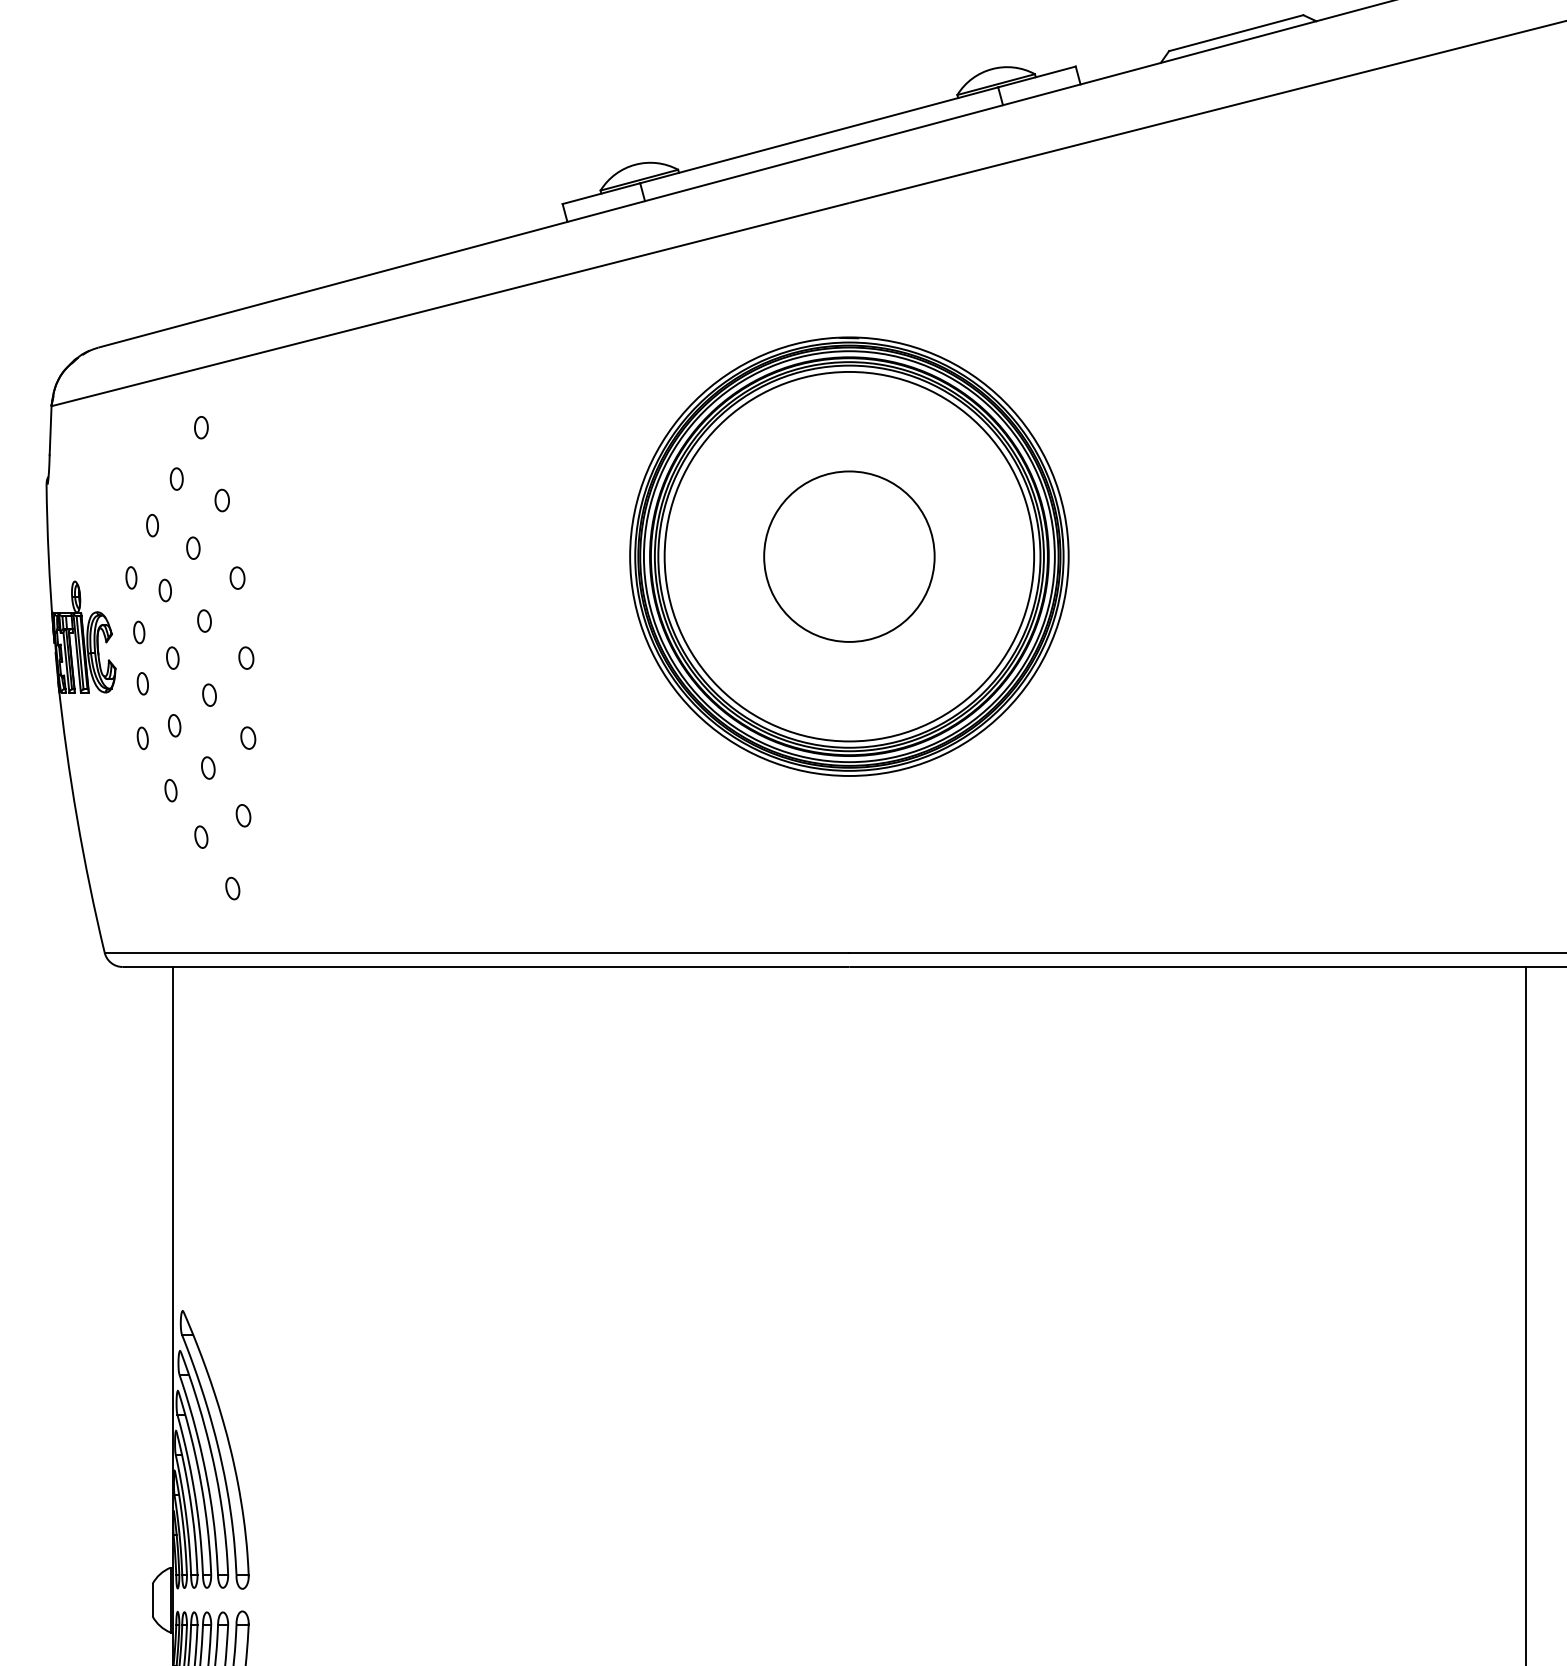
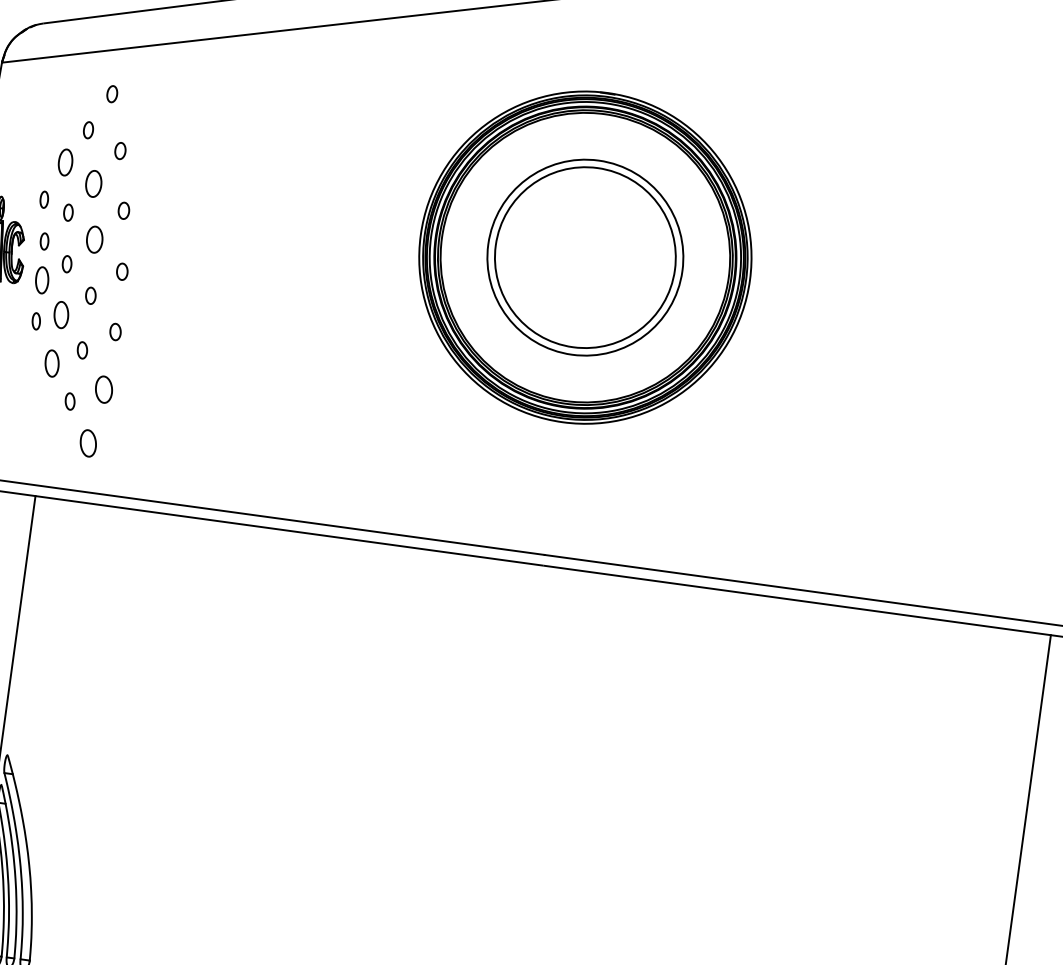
part: (152, 525) -> (65, 162), size x1.6
part: (193, 547) -> (94, 183), size x1.6
circle: (849, 556) -> (585, 257), size x0.7
circle: (849, 556) -> (585, 257), size x1.4
part: (204, 620) -> (94, 239), size x1.6
part: (142, 683) -> (41, 280), size x1.6
part: (174, 725) -> (61, 314), size x1.6
part: (170, 790) -> (51, 363), size x1.6
part: (243, 815) -> (103, 389), size x1.6
part: (232, 888) -> (88, 443), size x1.6

